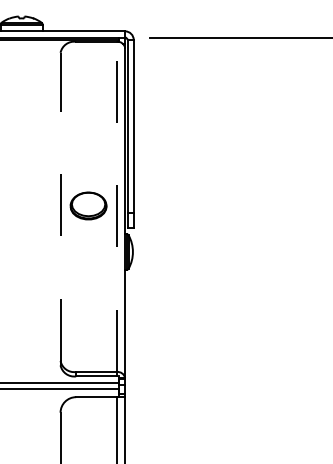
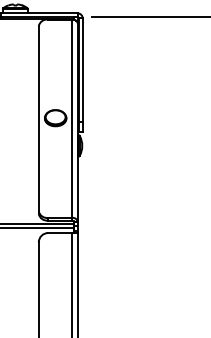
line: (60, 206) -> (38, 118), dashed -> solid
line: (116, 206) -> (72, 118), dashed -> solid

